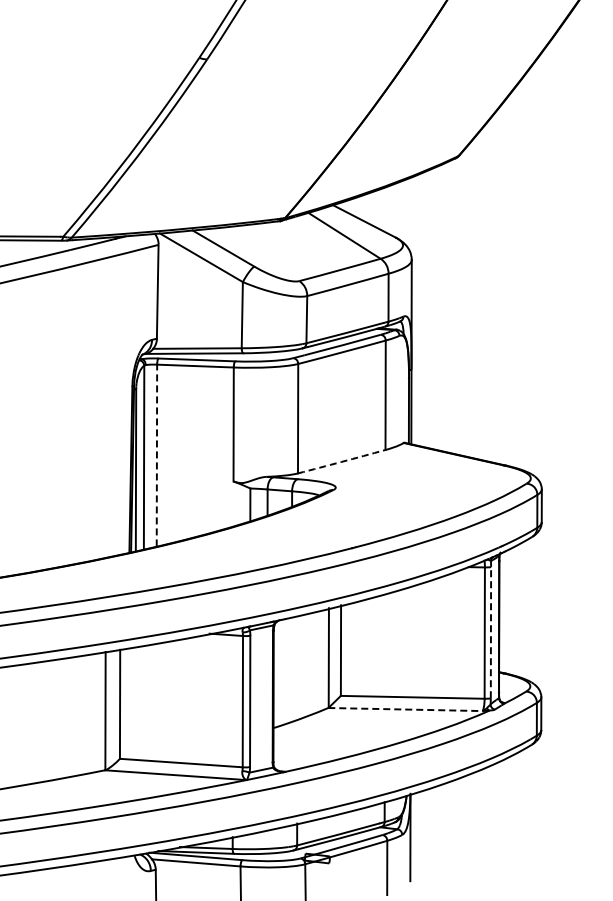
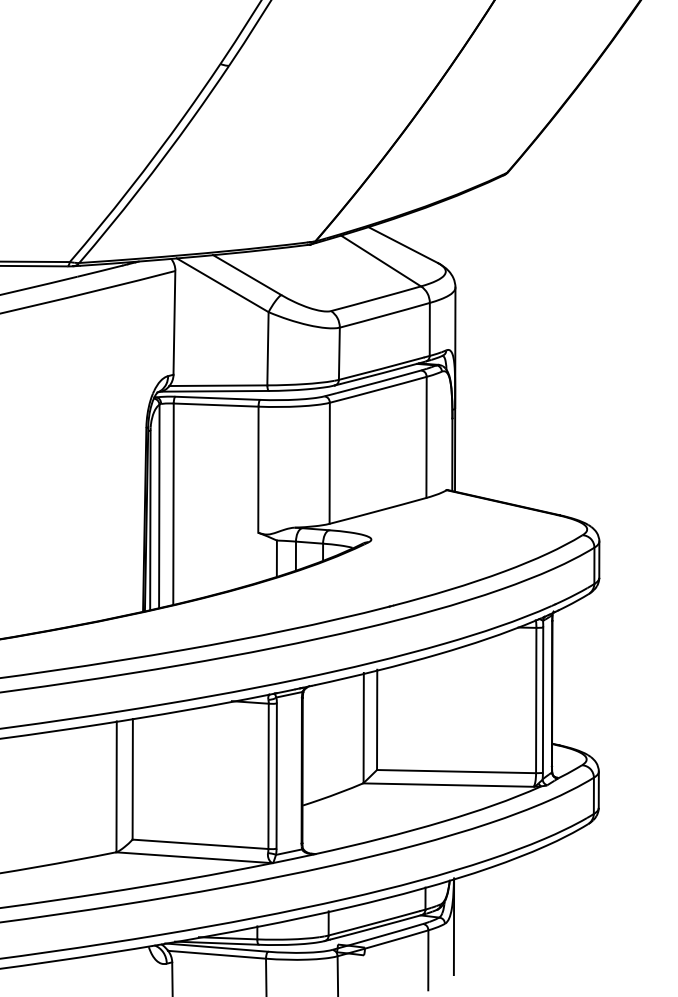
line: (156, 455) -> (173, 504), dashed -> solid
arc: (341, 461) -> (377, 510), dashed -> solid
line: (490, 632) -> (542, 699), dashed -> solid
line: (405, 709) -> (448, 785), dashed -> solid

